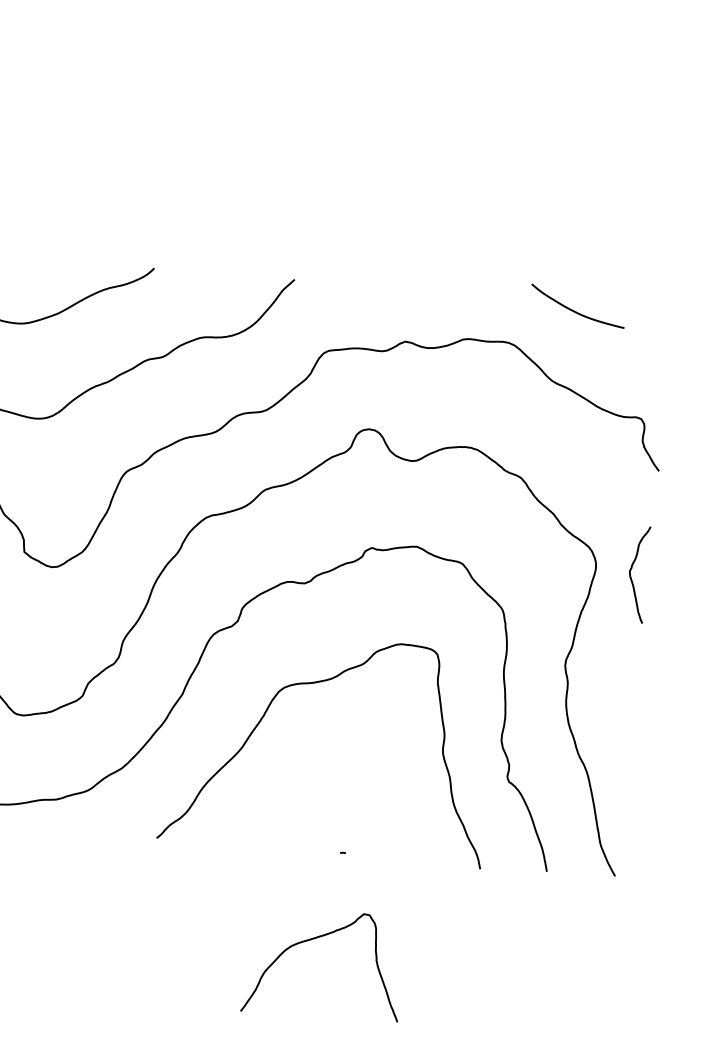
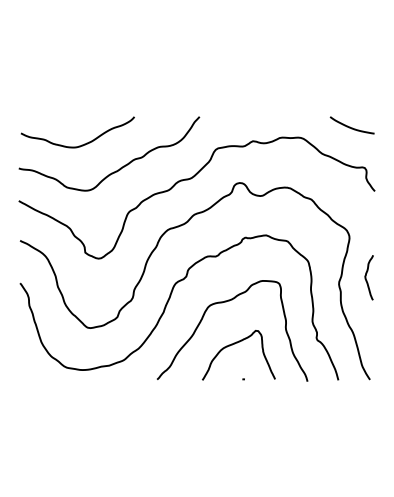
curve: (573, 308) -> (350, 126), moved
curve: (632, 573) -> (366, 277), moved
curve: (318, 940) -> (235, 344), moved

